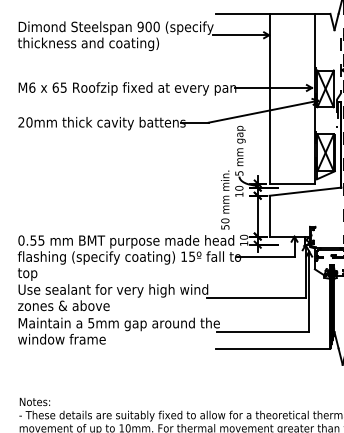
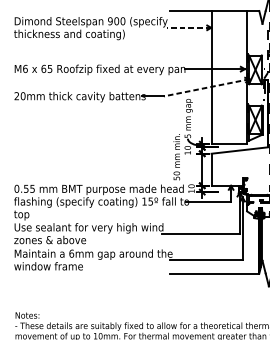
line: (241, 35) -> (189, 28), solid -> dashed
line: (263, 111) -> (206, 87), solid -> dashed
text: (91, 323) -> (71, 253), 5mm -> 6mm

